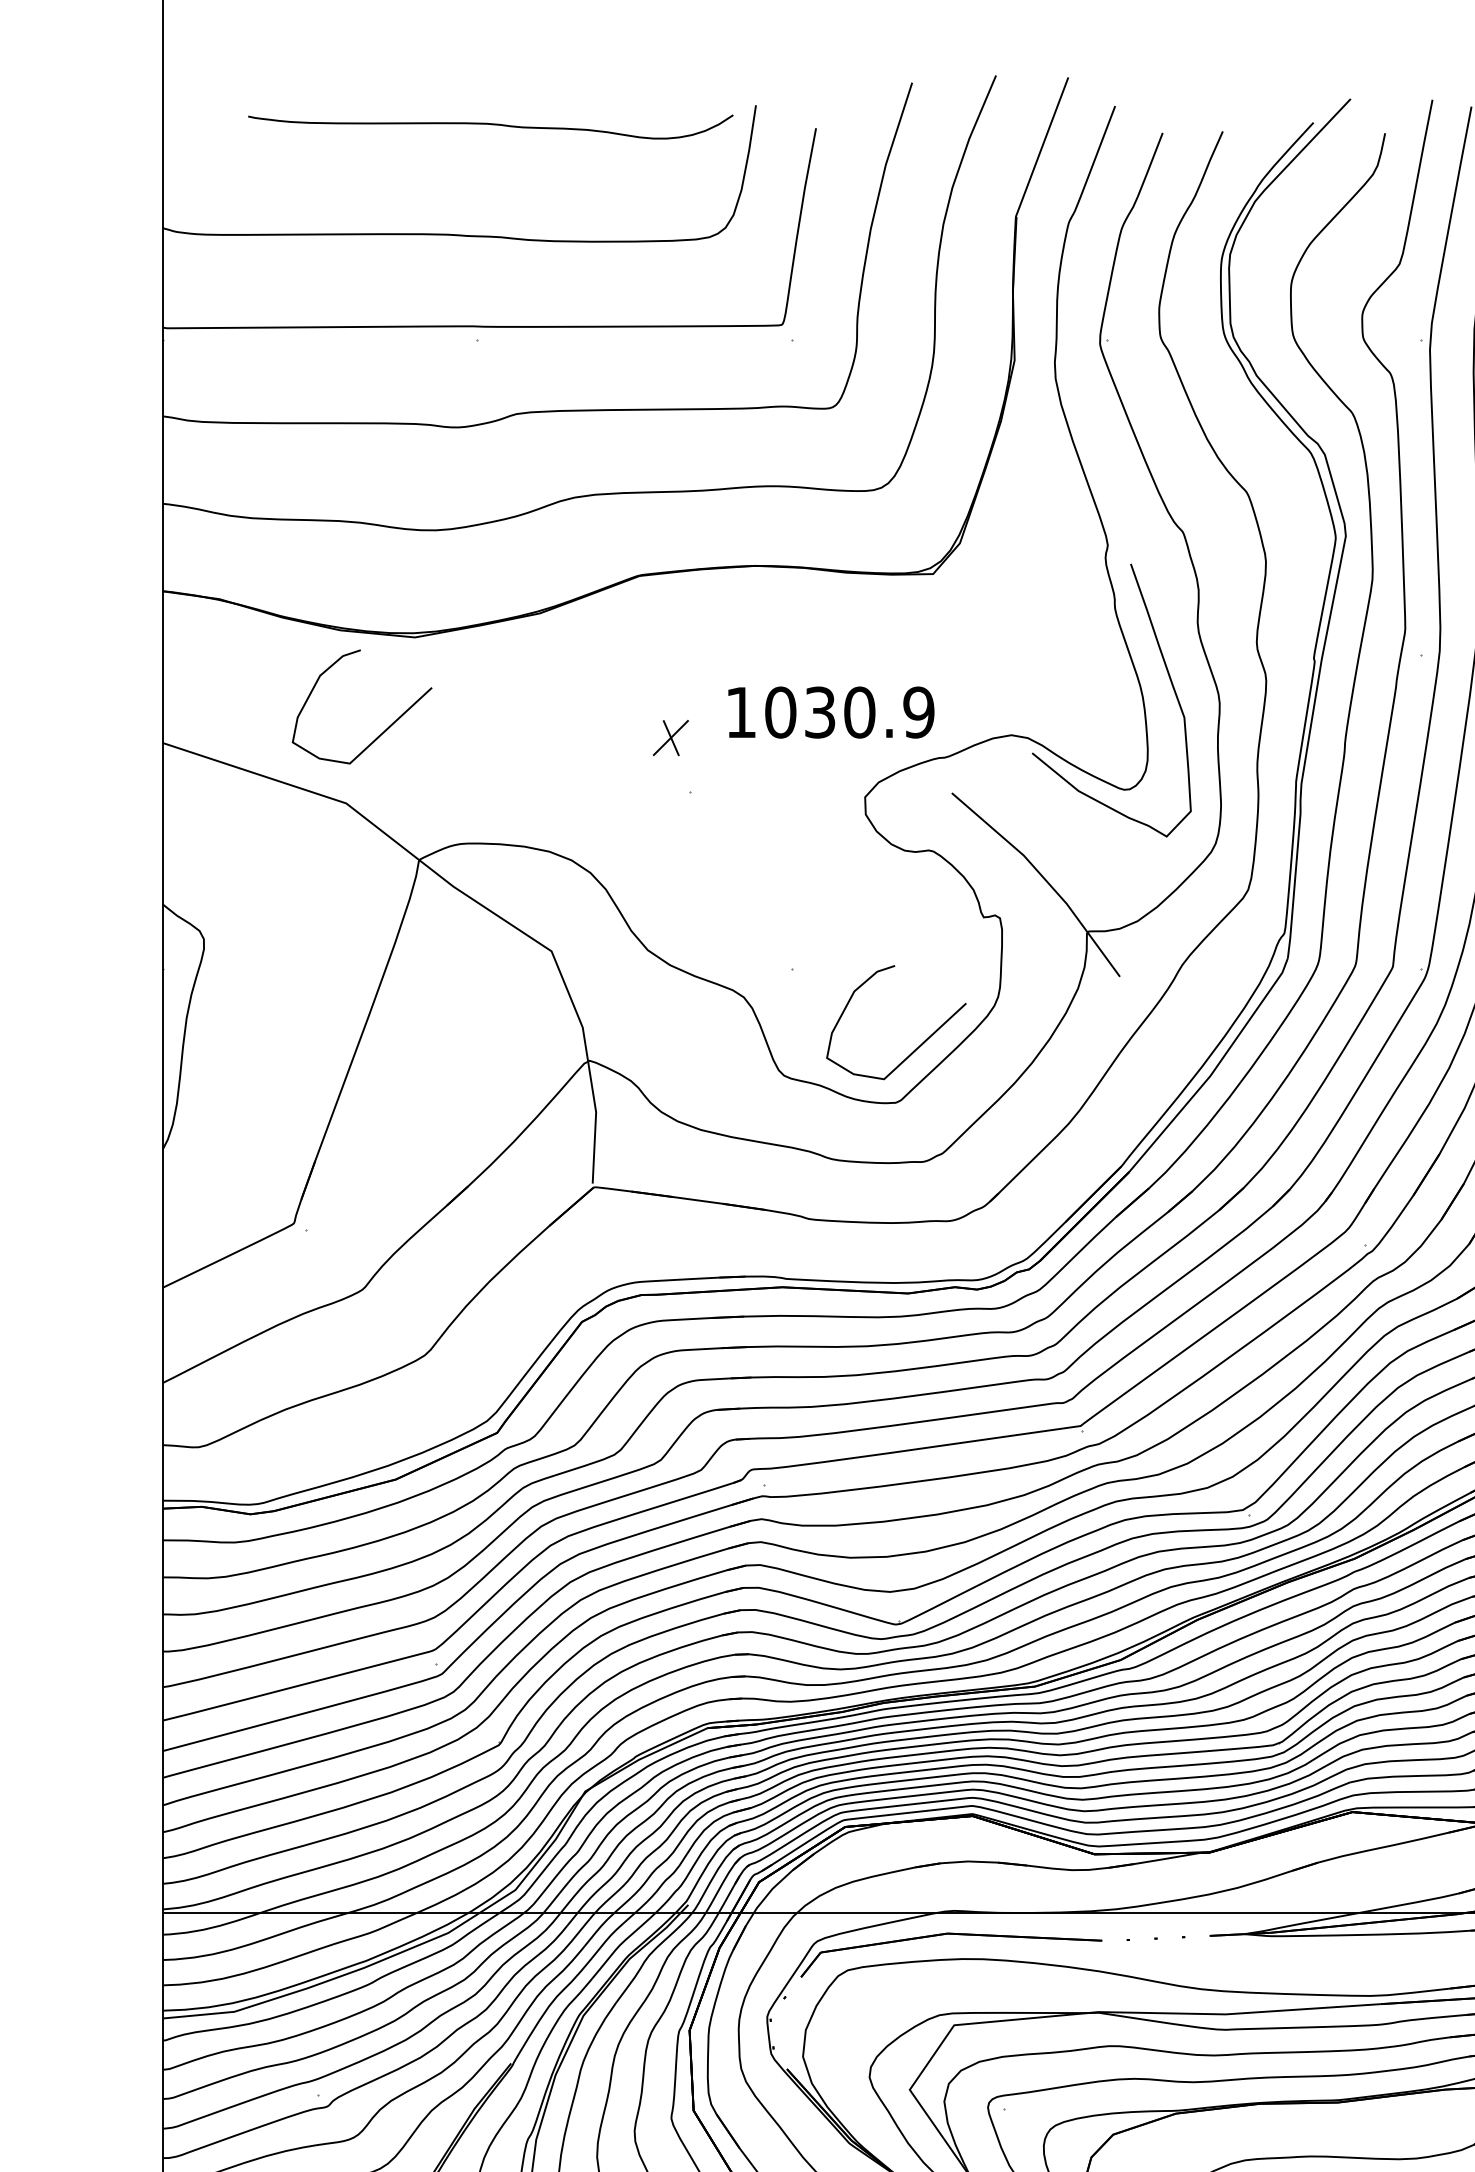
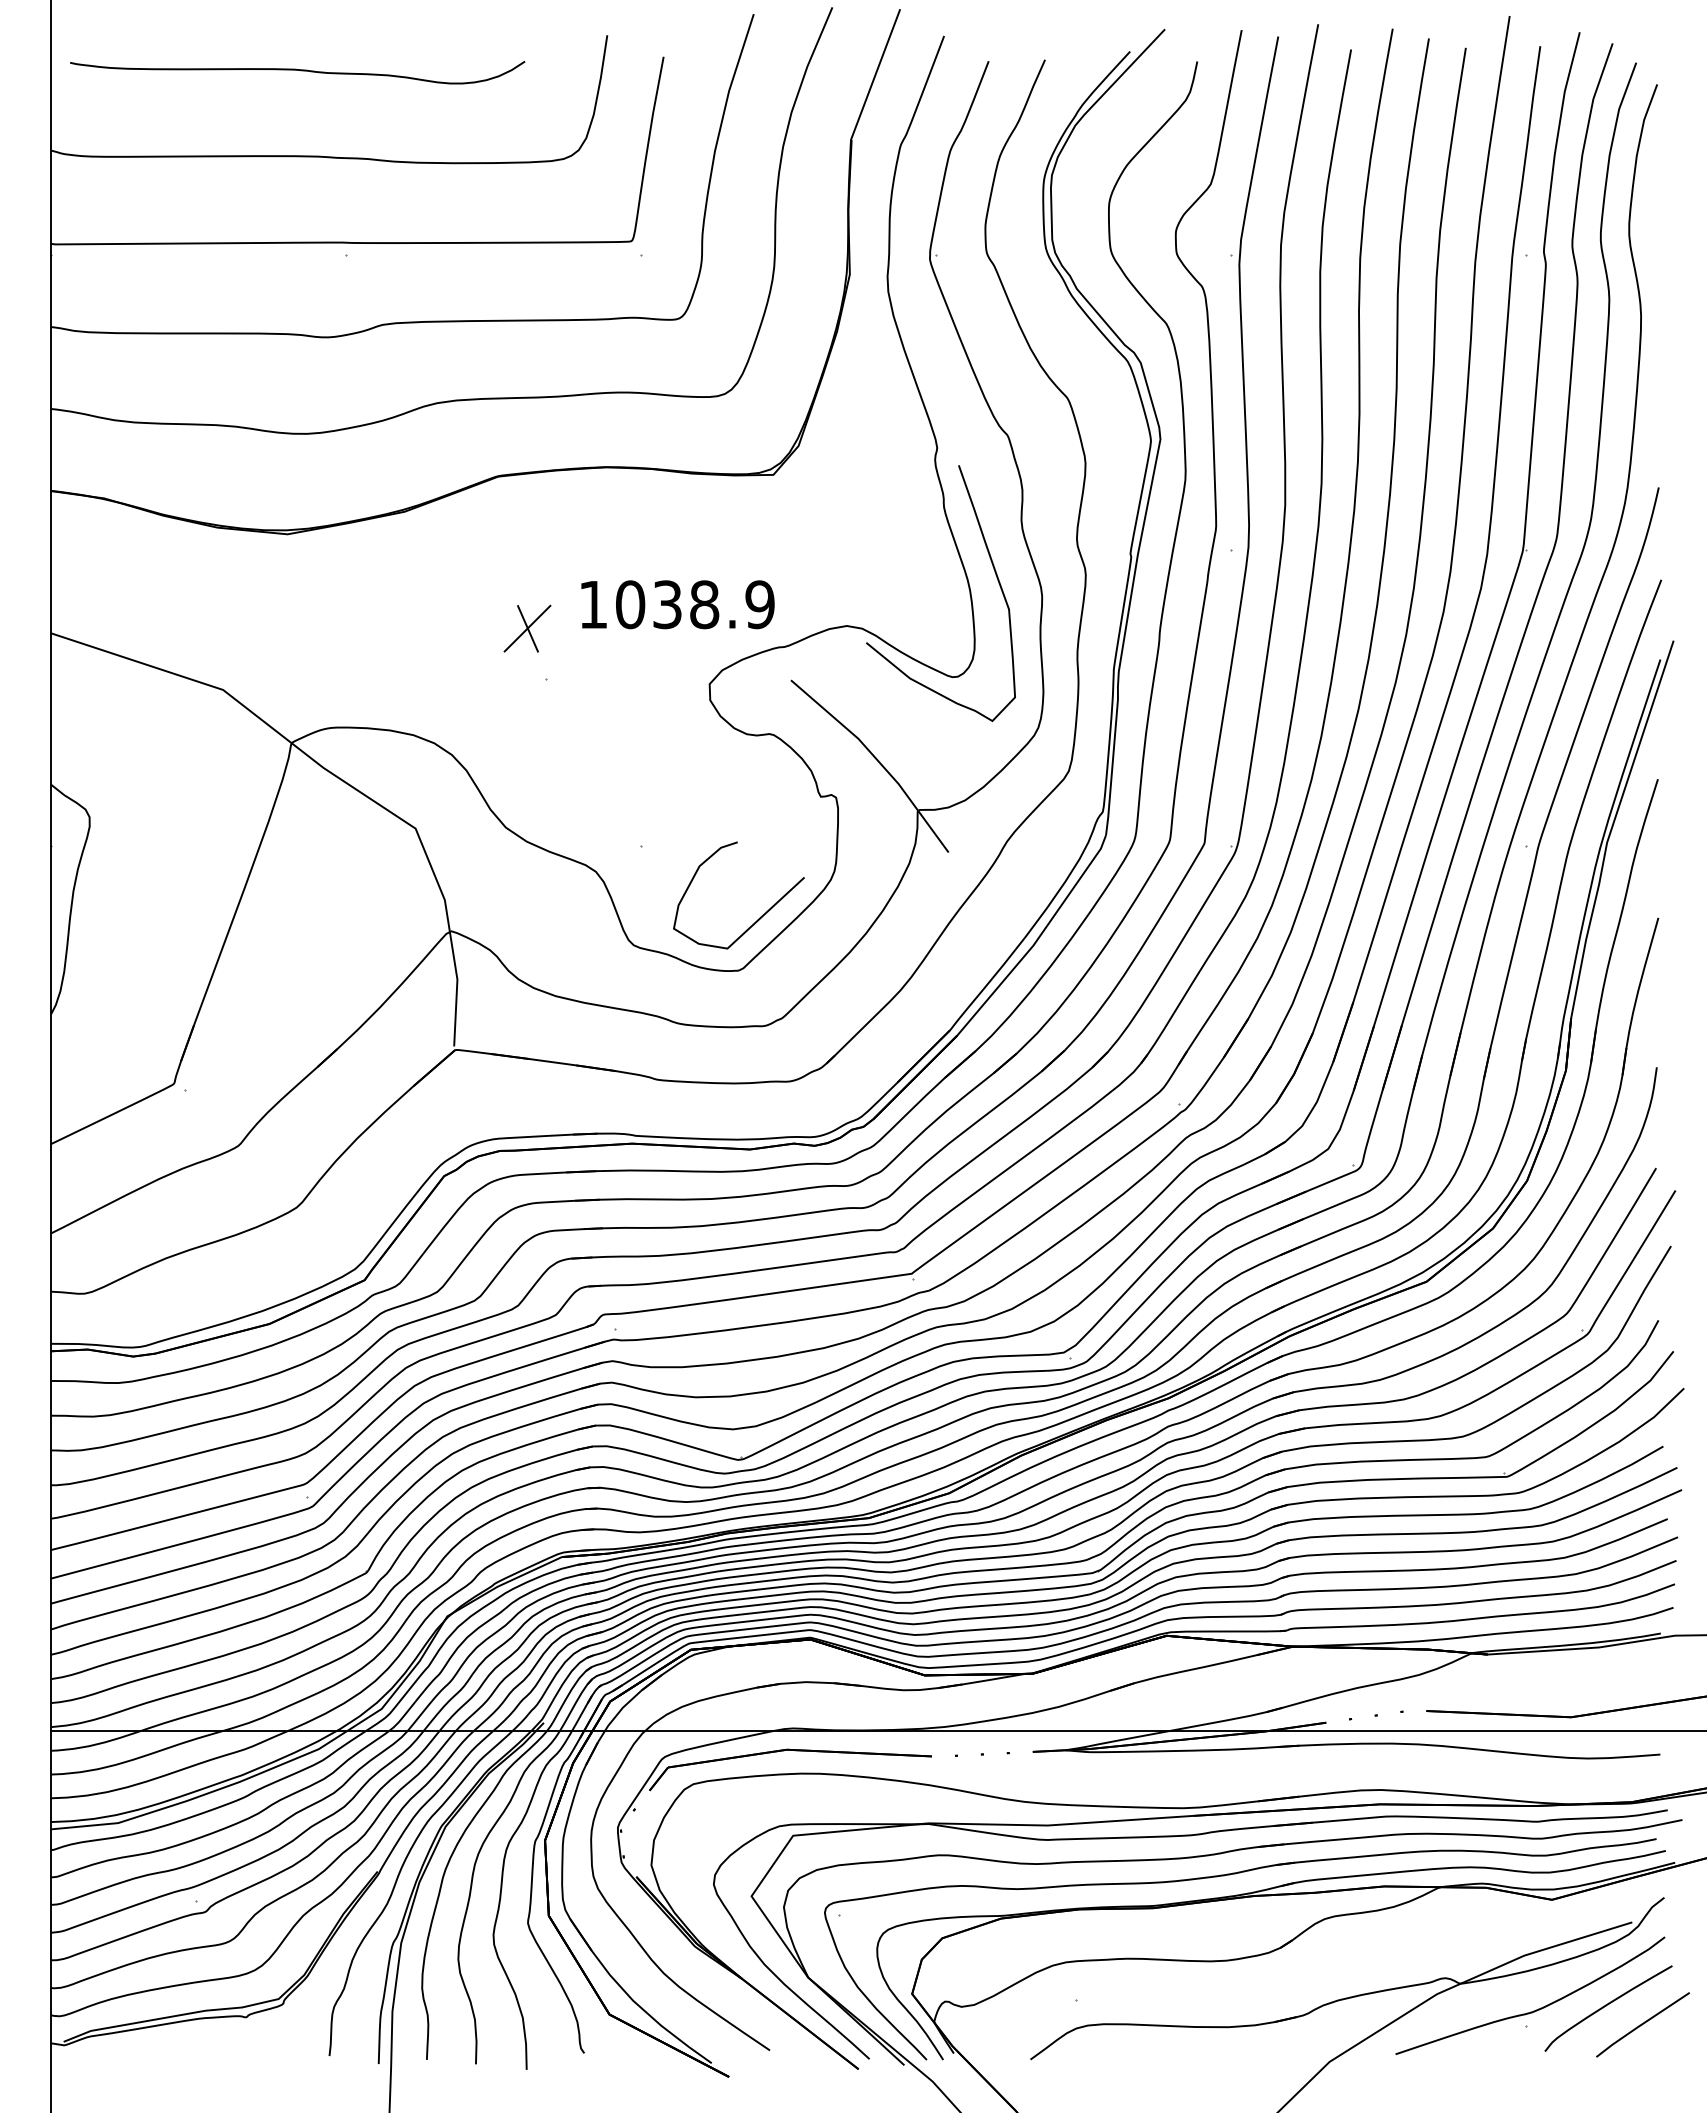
curve: (490, 124) -> (297, 70), moved
text: (859, 712) -> (704, 604), 1030.9 -> 1038.9
curve: (385, 729) -> (259, 620), removed
part: (670, 737) -> (527, 628), size x1.43

